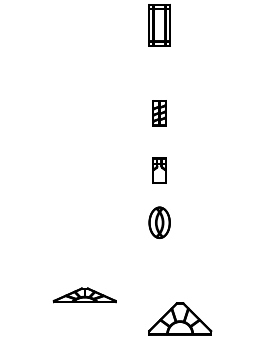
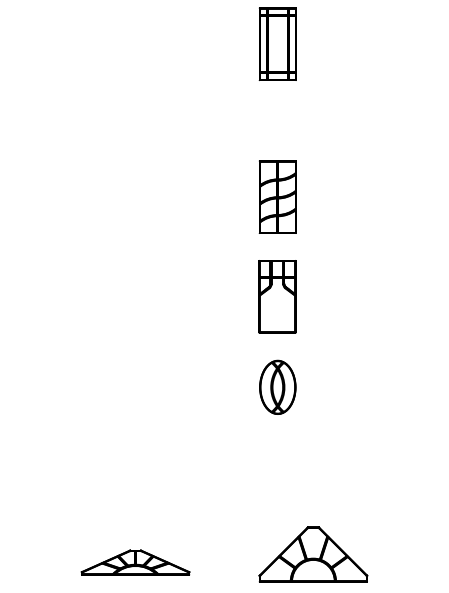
part: (159, 112) -> (277, 195), size x1.67
part: (159, 170) -> (277, 296), size x1.67
part: (84, 295) -> (134, 562), moved

